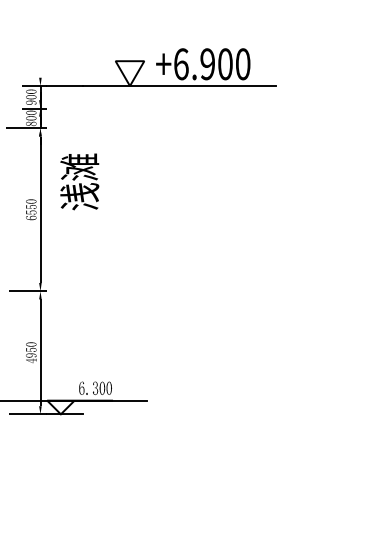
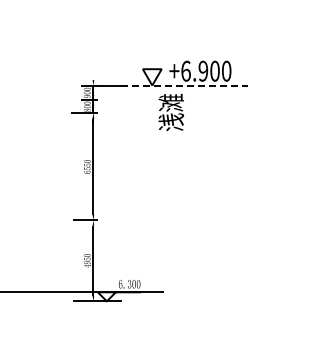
line: (180, 85) -> (185, 85), solid -> dashed
text: (80, 181) -> (171, 112), moved

